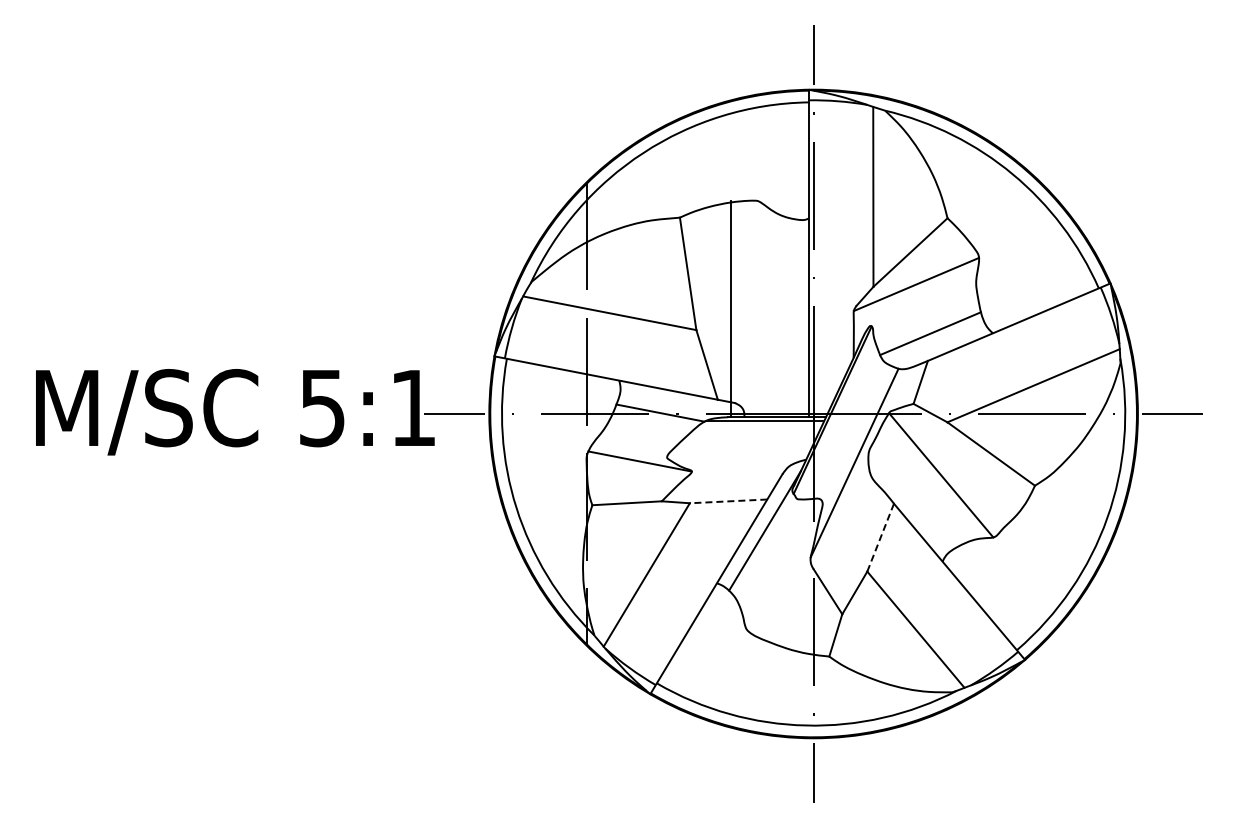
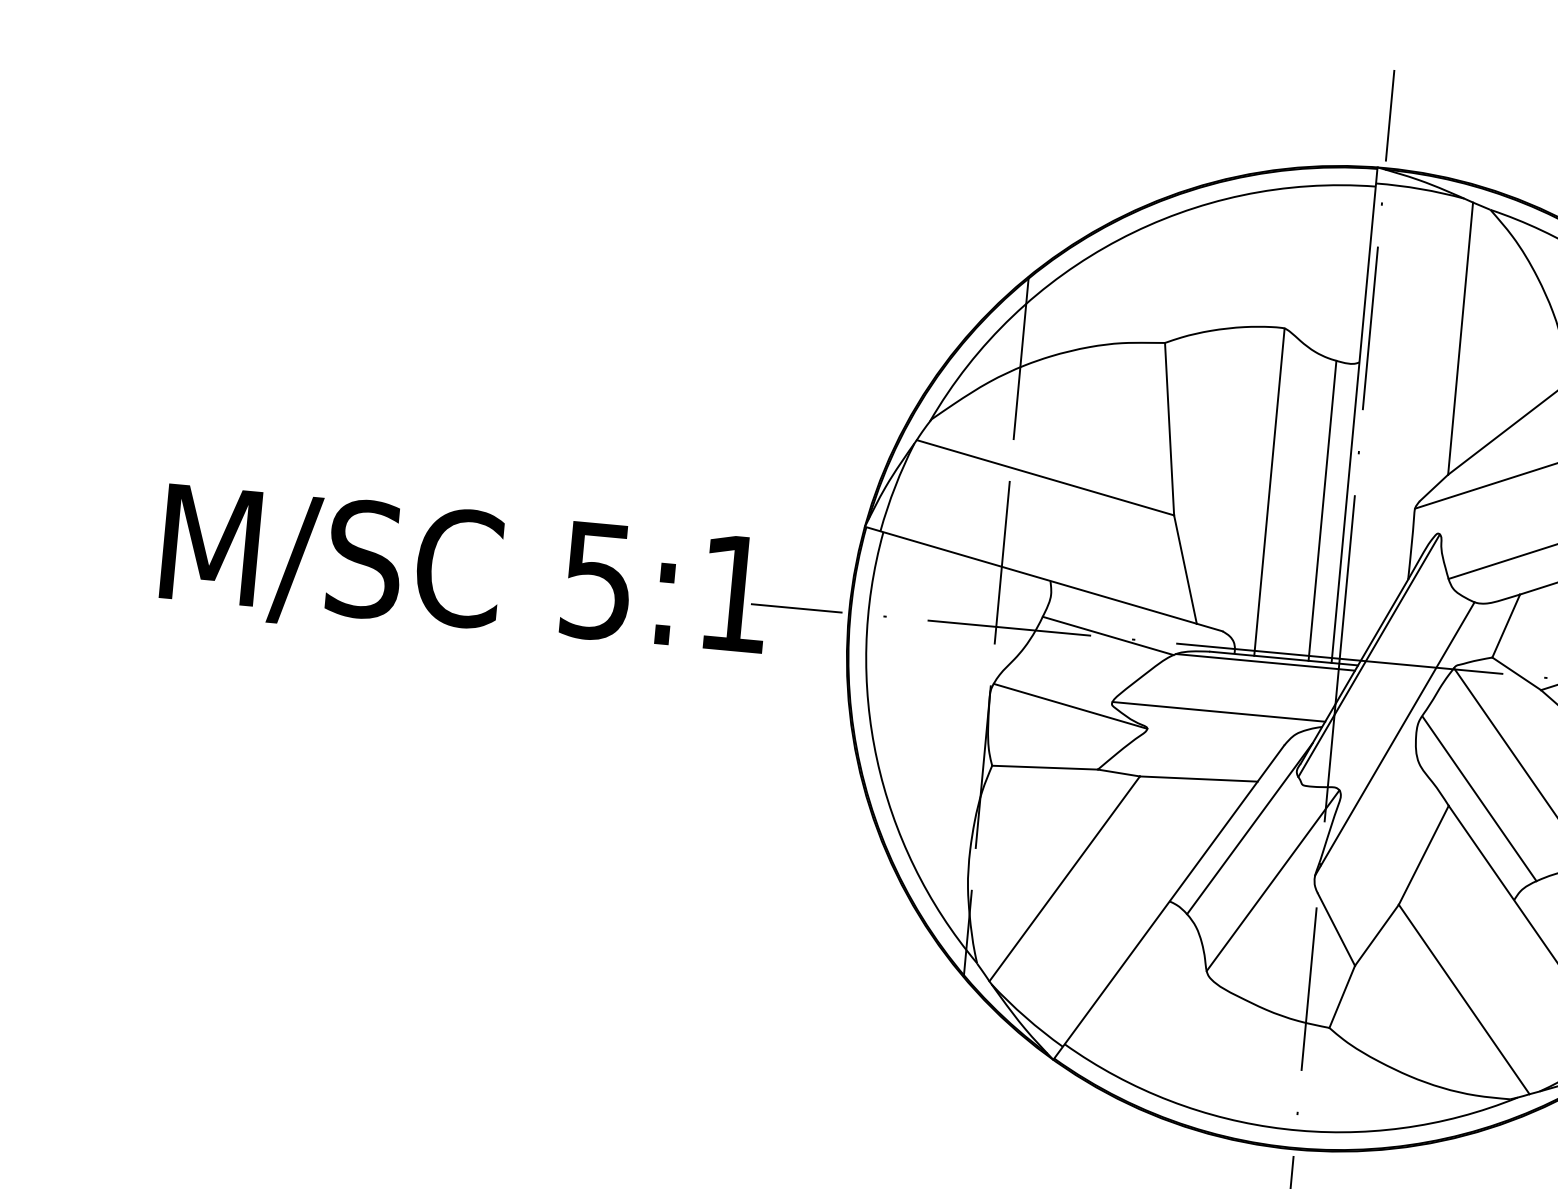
line: (731, 308) -> (1269, 491), moved
line: (793, 317) -> (1322, 509), added
line: (737, 456) -> (1218, 712), added
line: (913, 497) -> (1479, 799), added
line: (728, 501) -> (1198, 779), dashed -> solid
line: (880, 538) -> (1423, 856), dashed -> solid
line: (783, 563) -> (1273, 880), added

